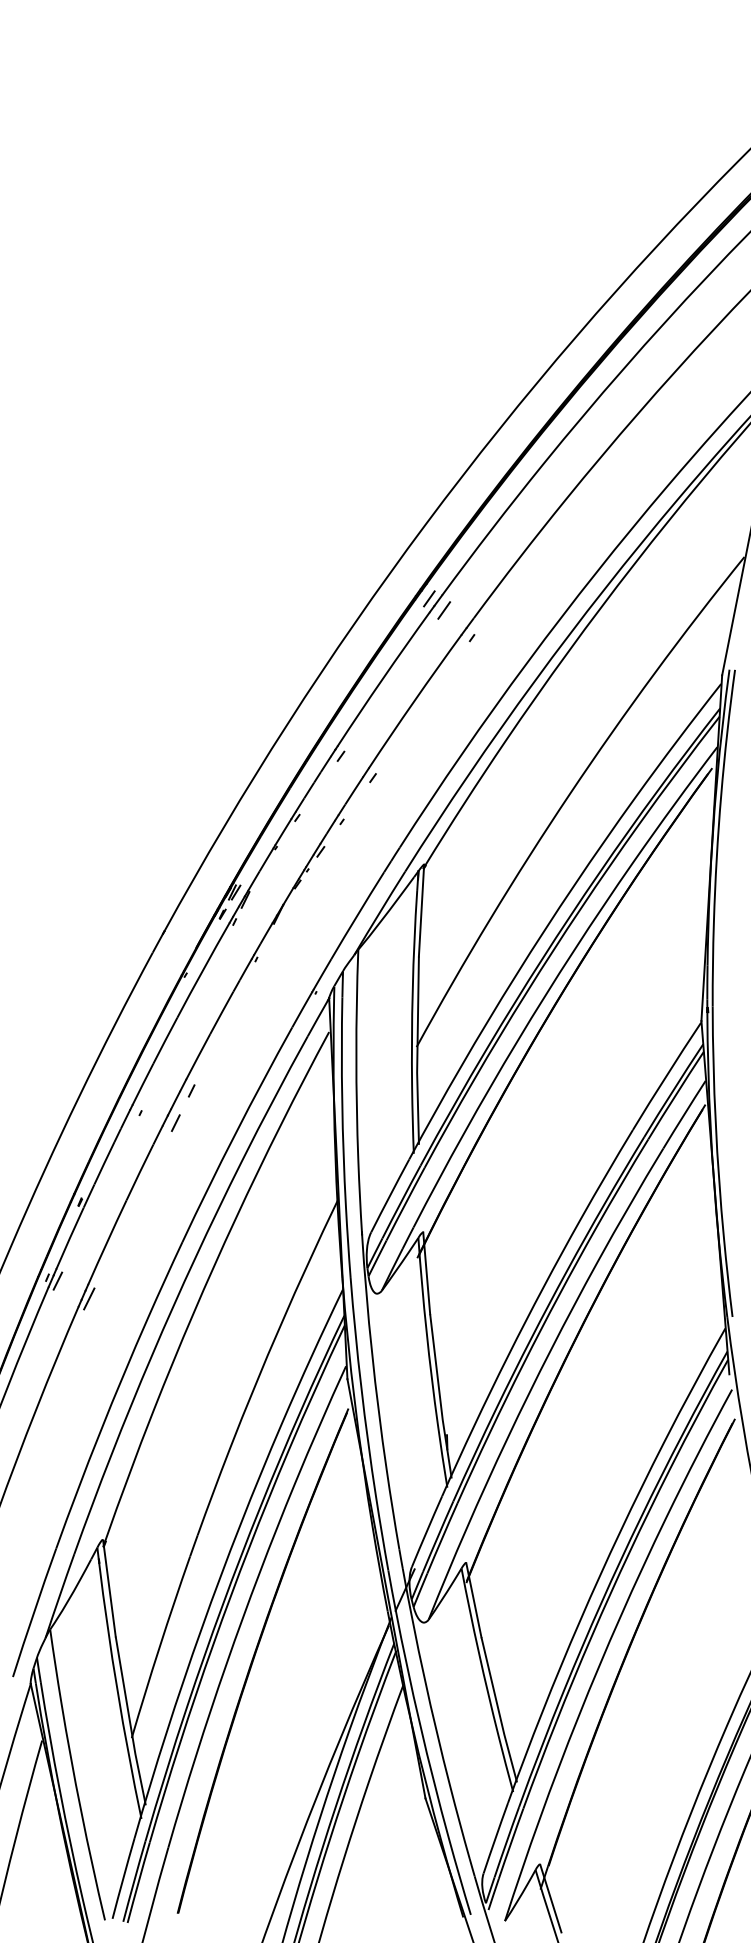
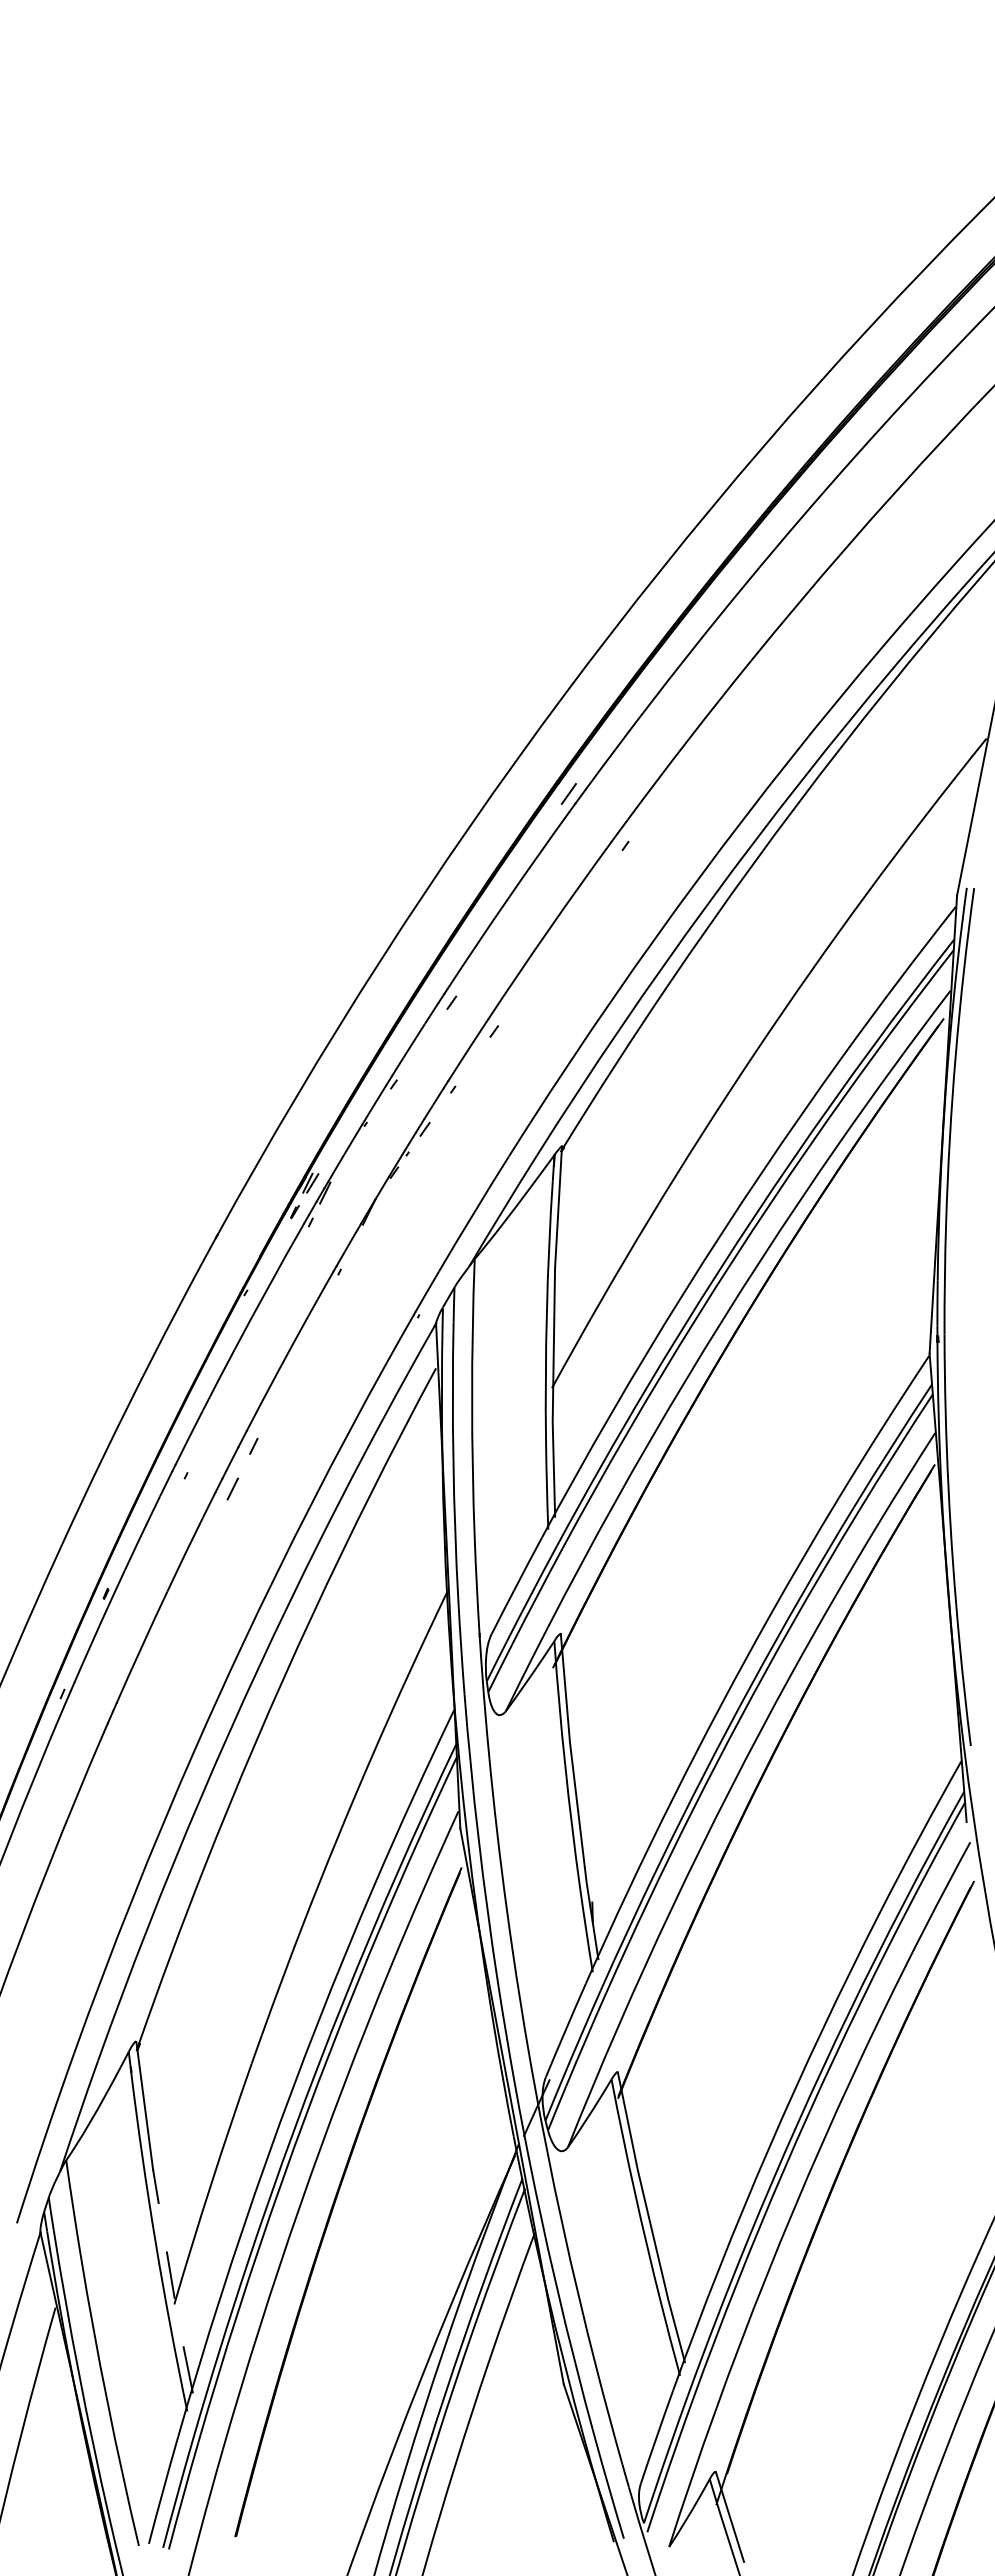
line: (444, 610) -> (588, 809), removed
line: (57, 1281) -> (75, 1698), removed
line: (88, 1298) -> (117, 1721), removed
line: (129, 1721) -> (171, 2282), solid -> dashed

